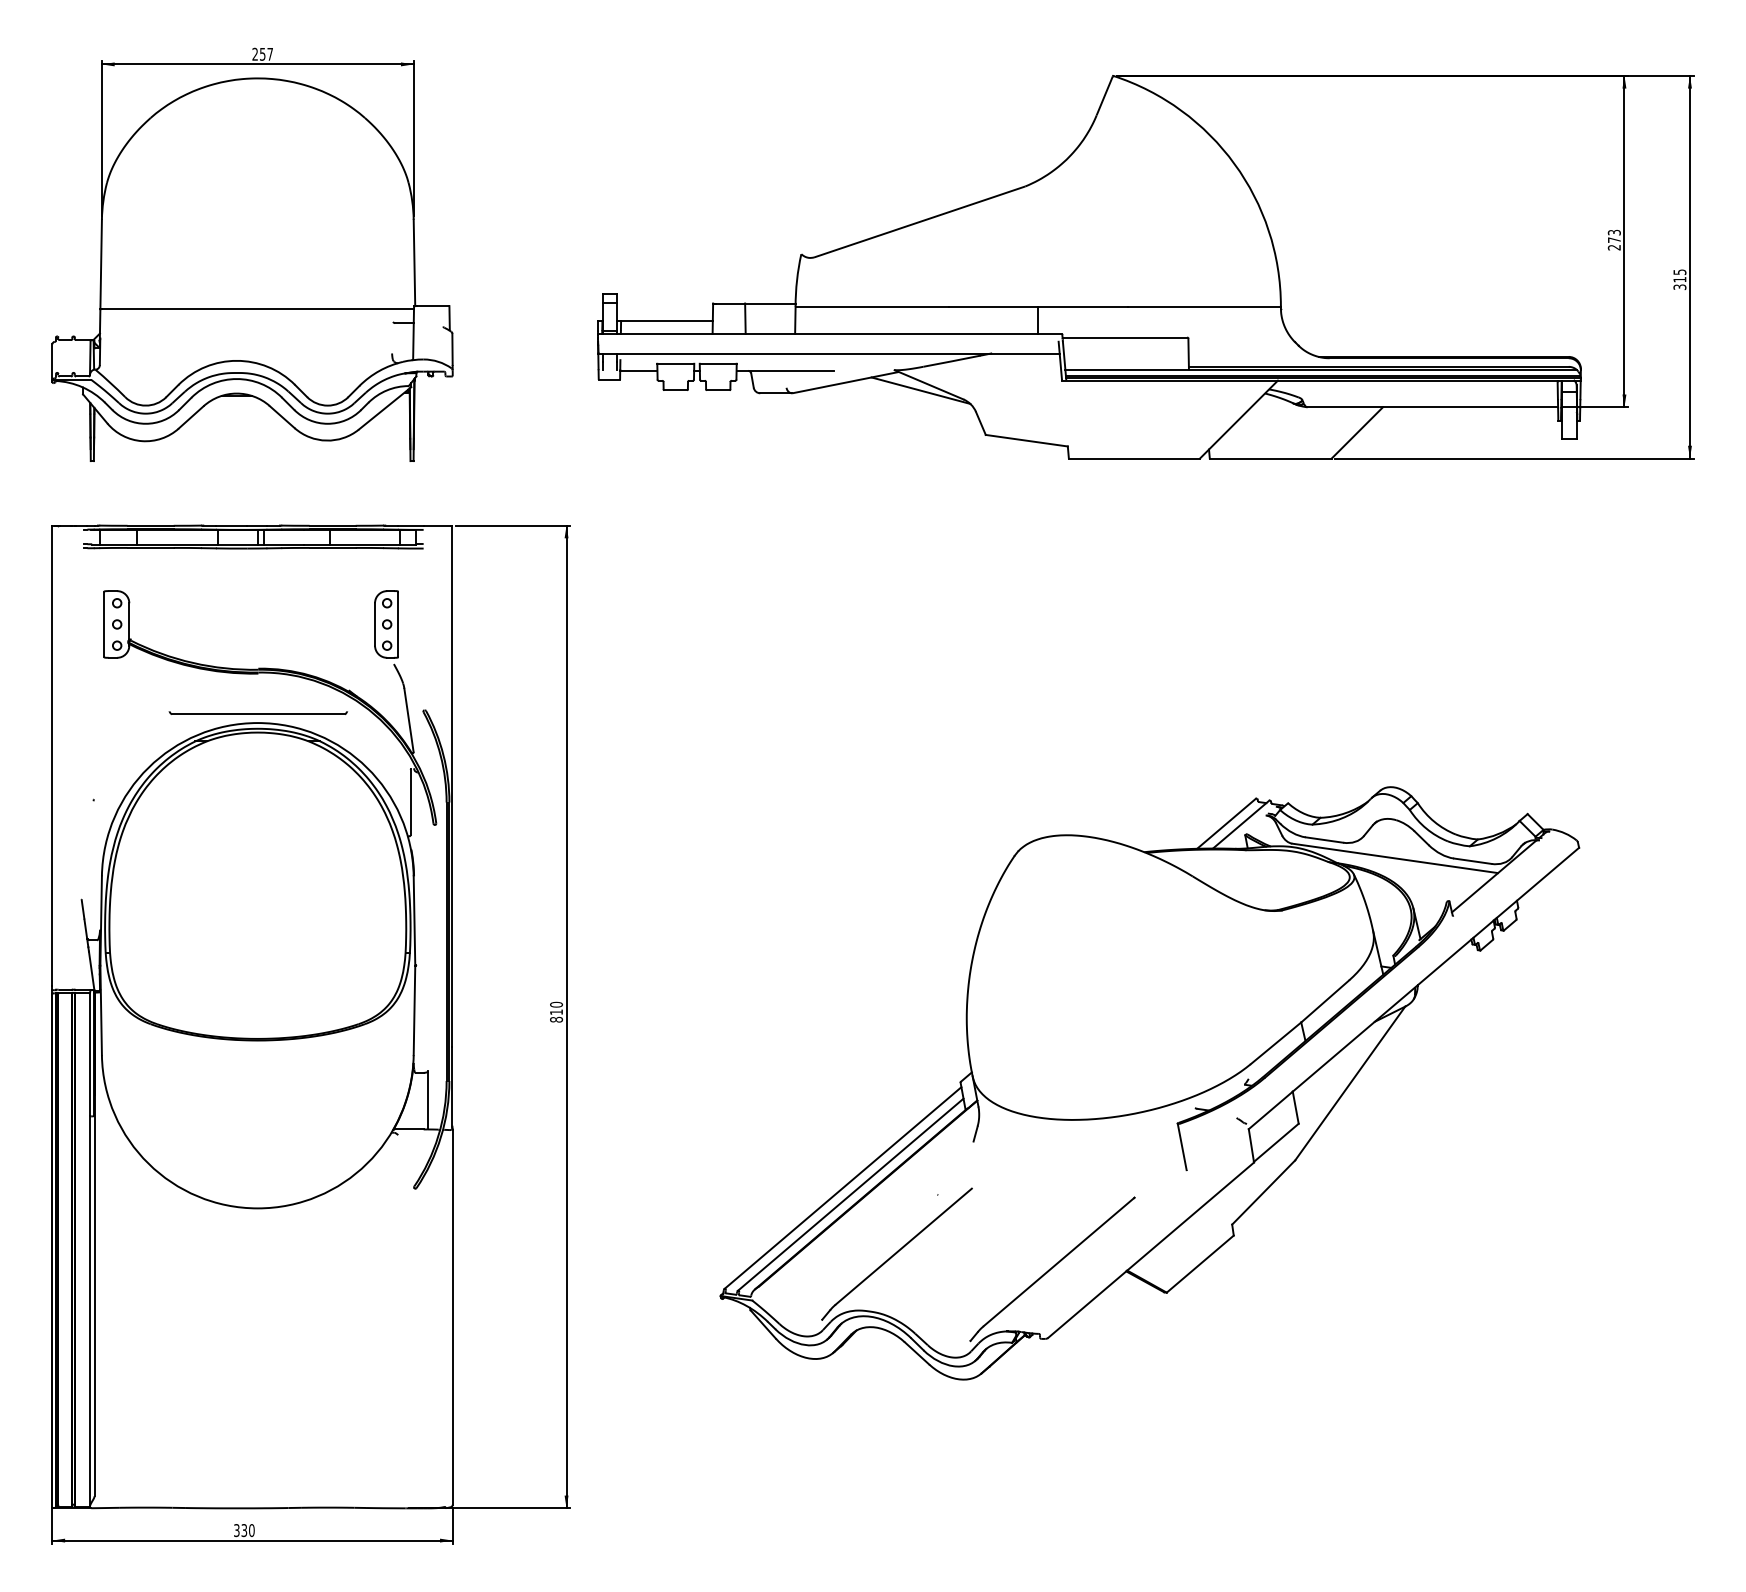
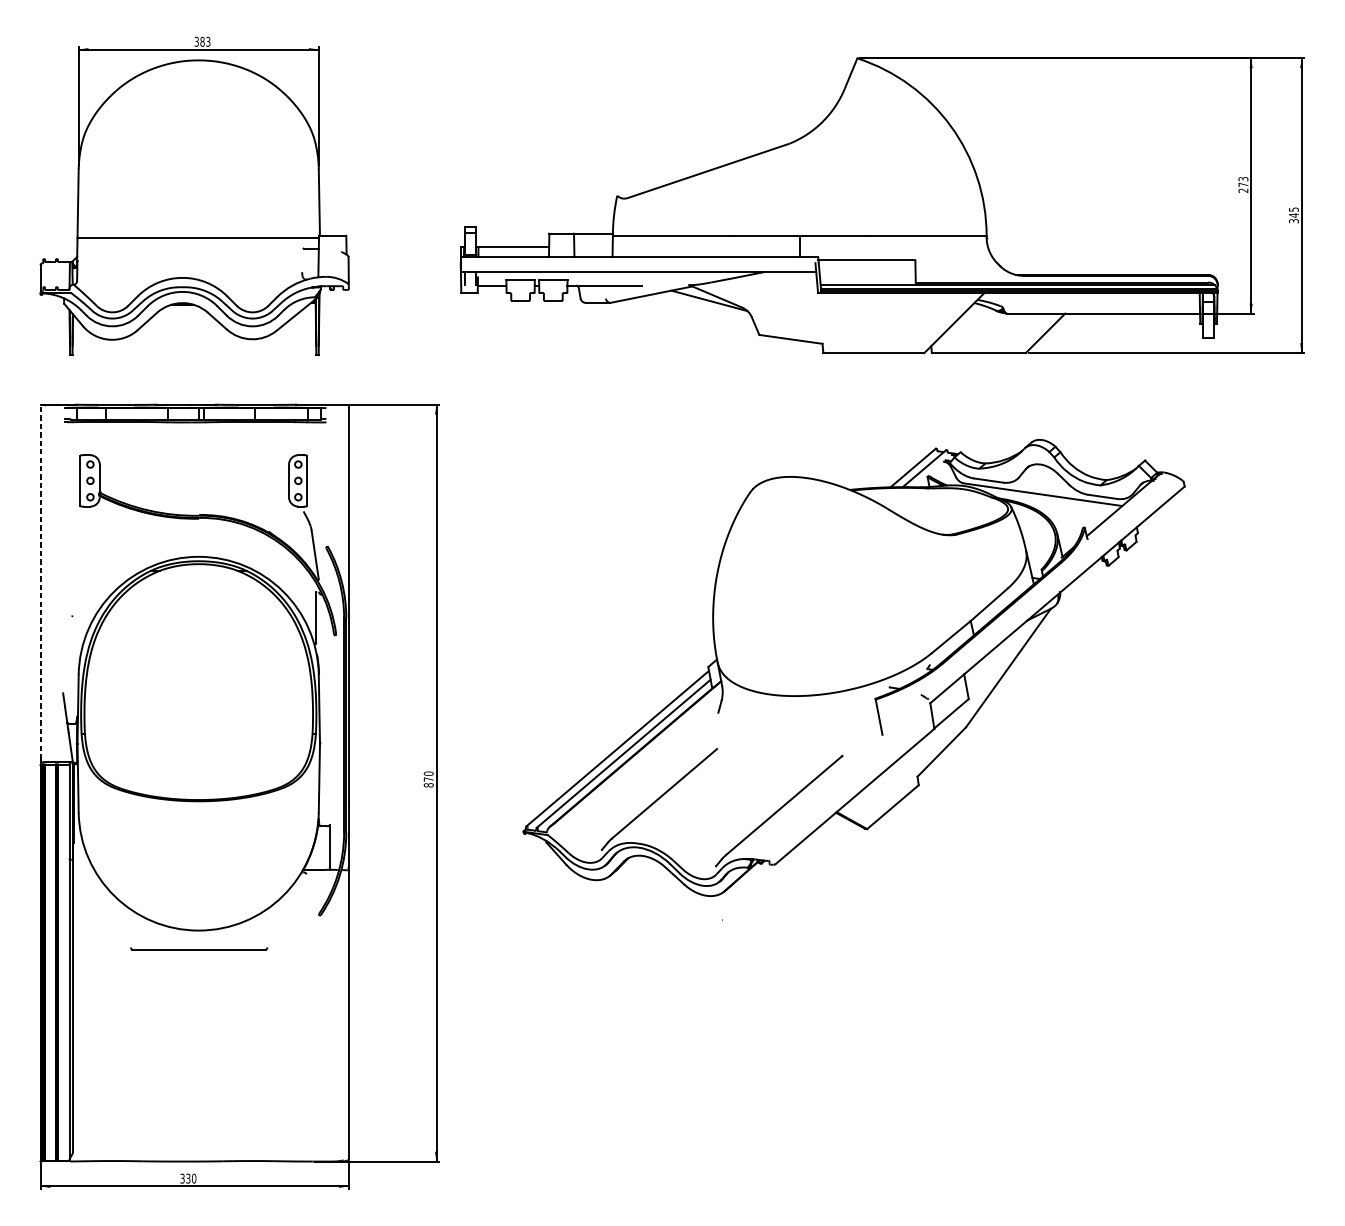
text: (262, 53) -> (202, 41), 257 -> 383
text: (1679, 279) -> (1293, 215), 315 -> 345
part: (257, 712) -> (198, 948), moved
line: (52, 755) -> (40, 581), solid -> dashed
text: (556, 1011) -> (428, 778), 810 -> 870
part: (1149, 1083) -> (853, 668), moved

